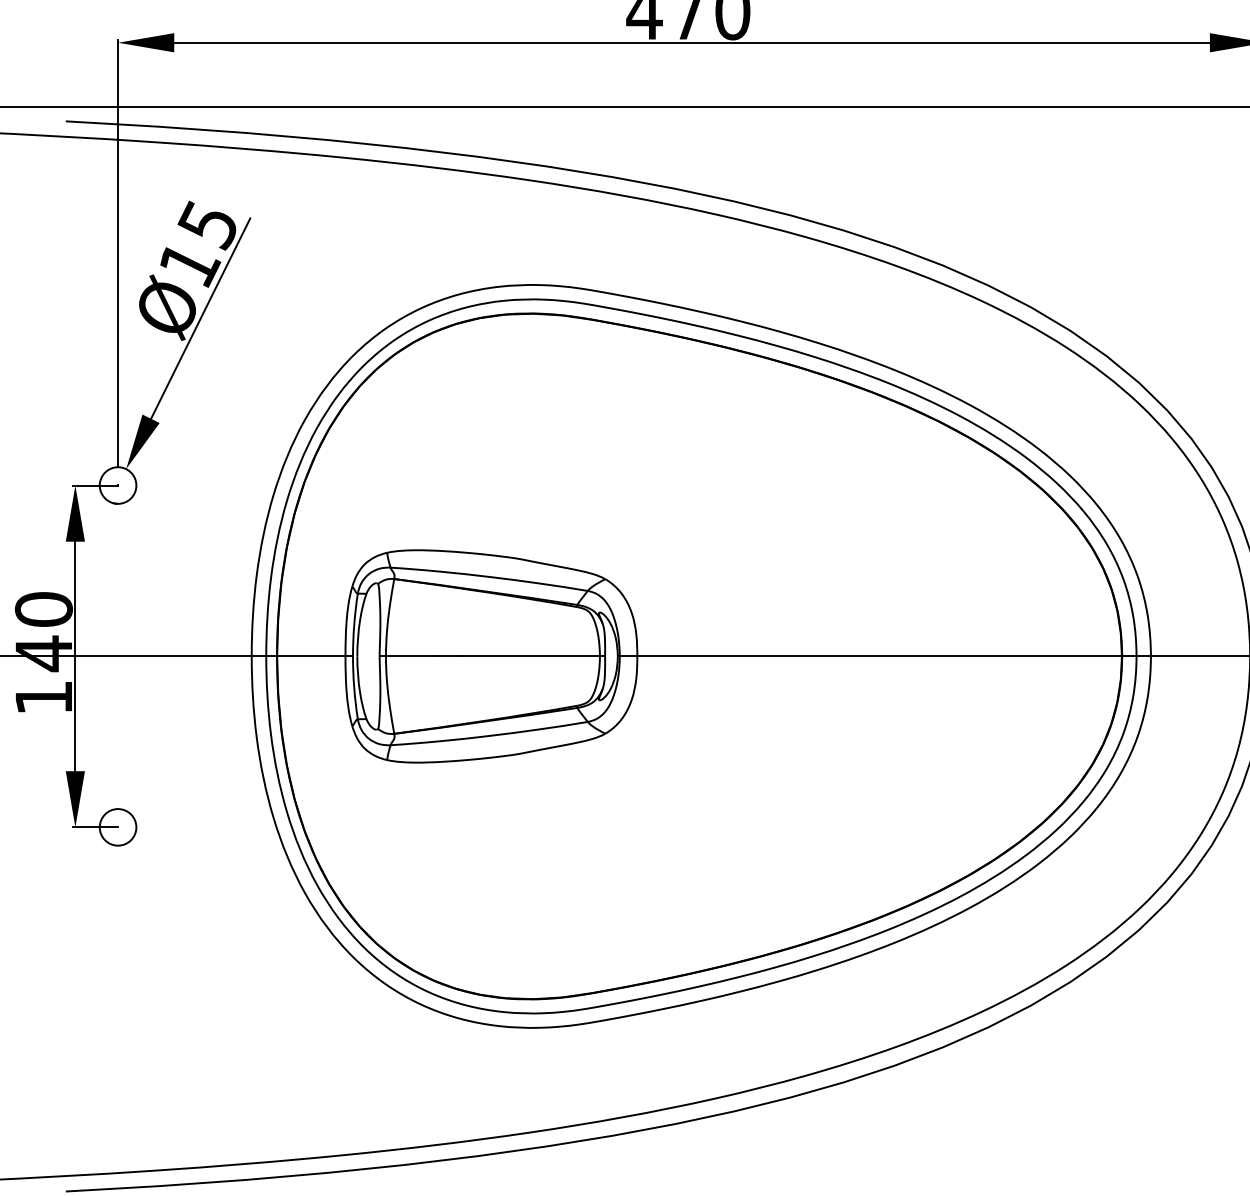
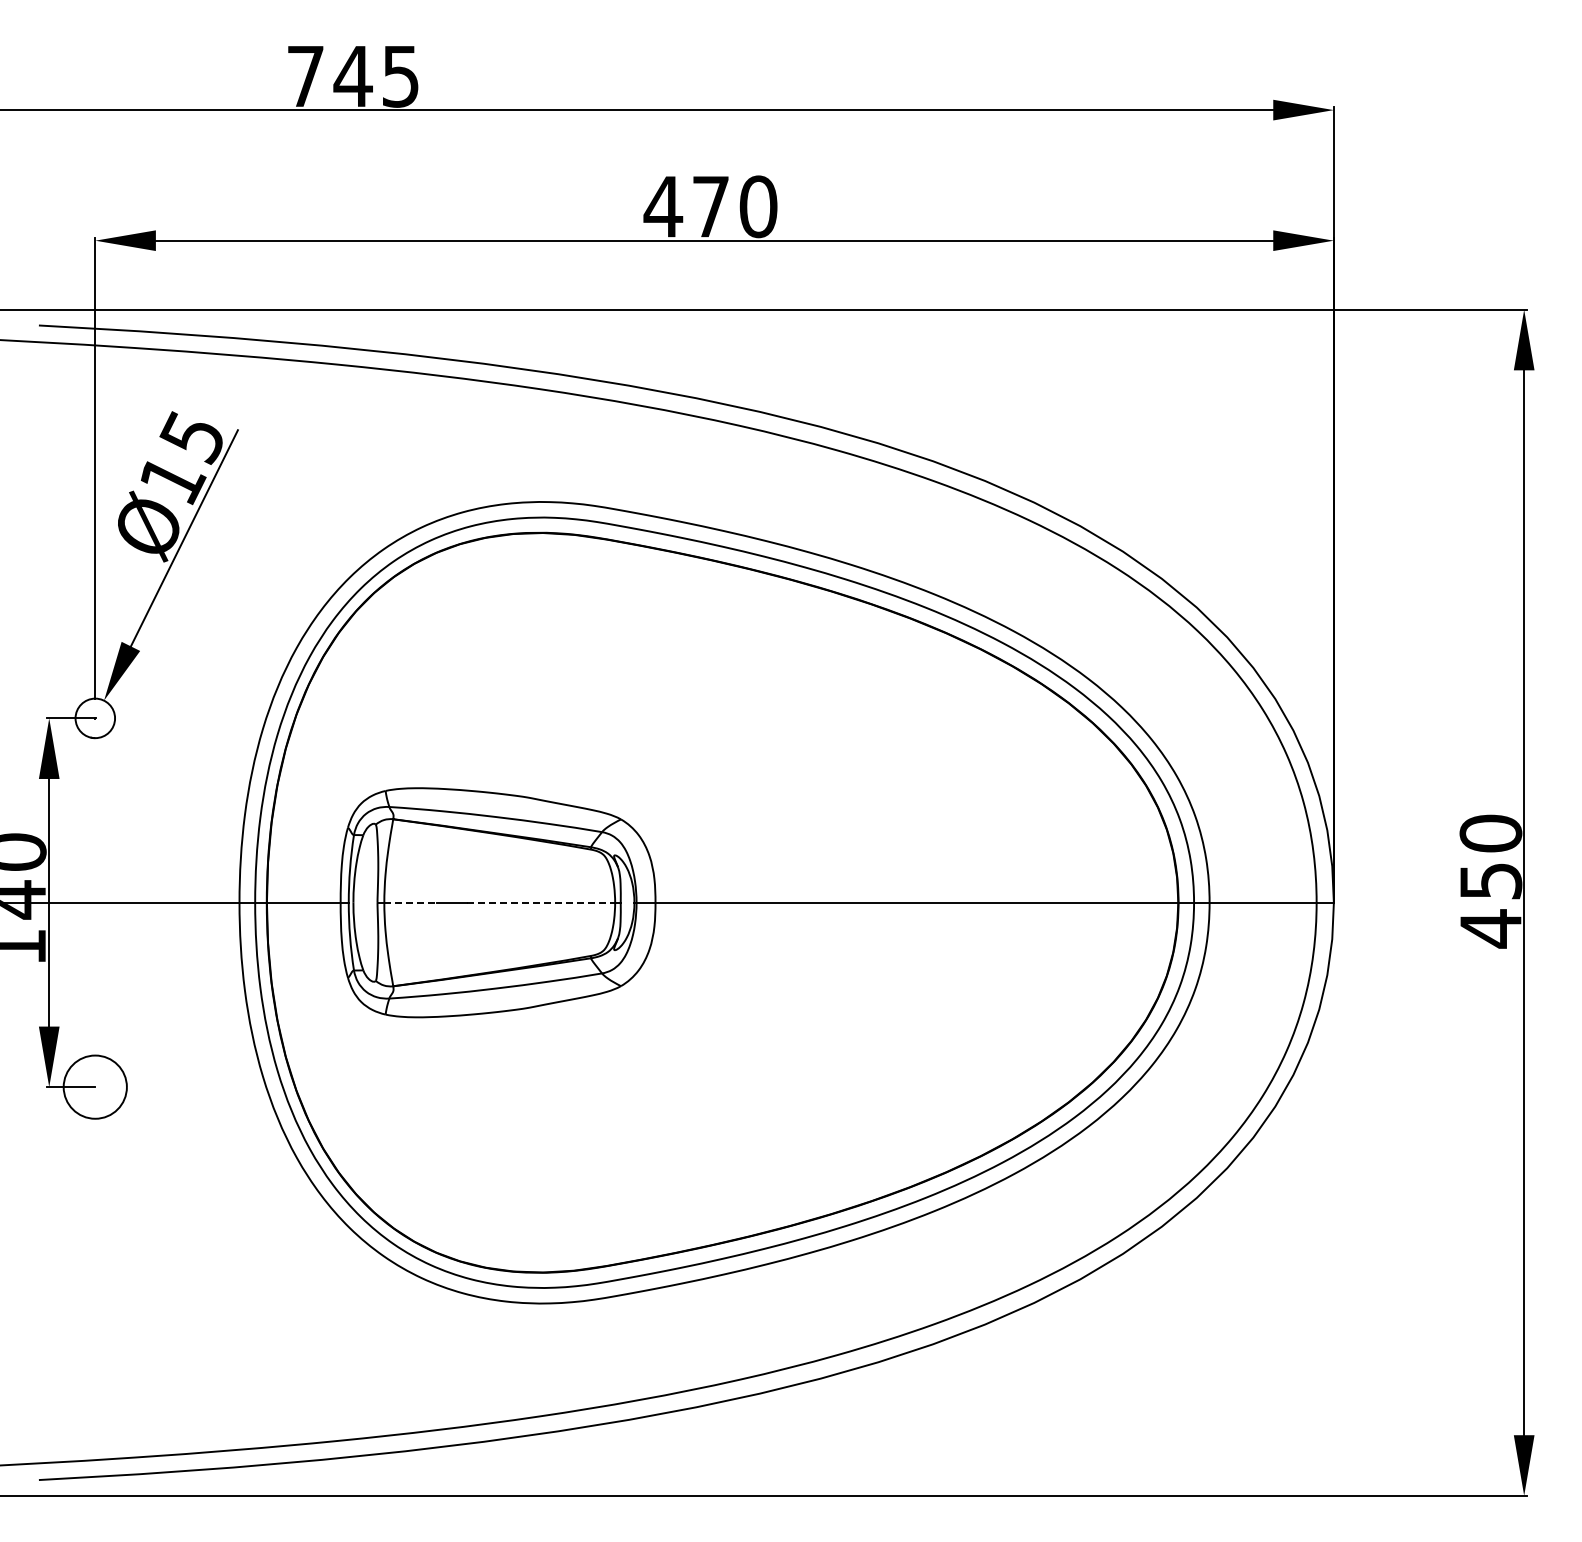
line: (410, 656) -> (410, 902), solid -> dashed
line: (531, 656) -> (541, 902), solid -> dashed
circle: (118, 826) -> (95, 1086), size x1.6

